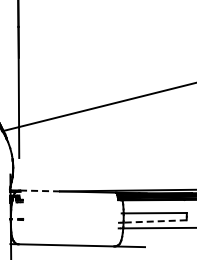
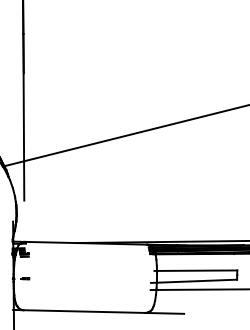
line: (40, 190) -> (51, 241), dashed -> solid
line: (155, 221) -> (197, 281), dashed -> solid

